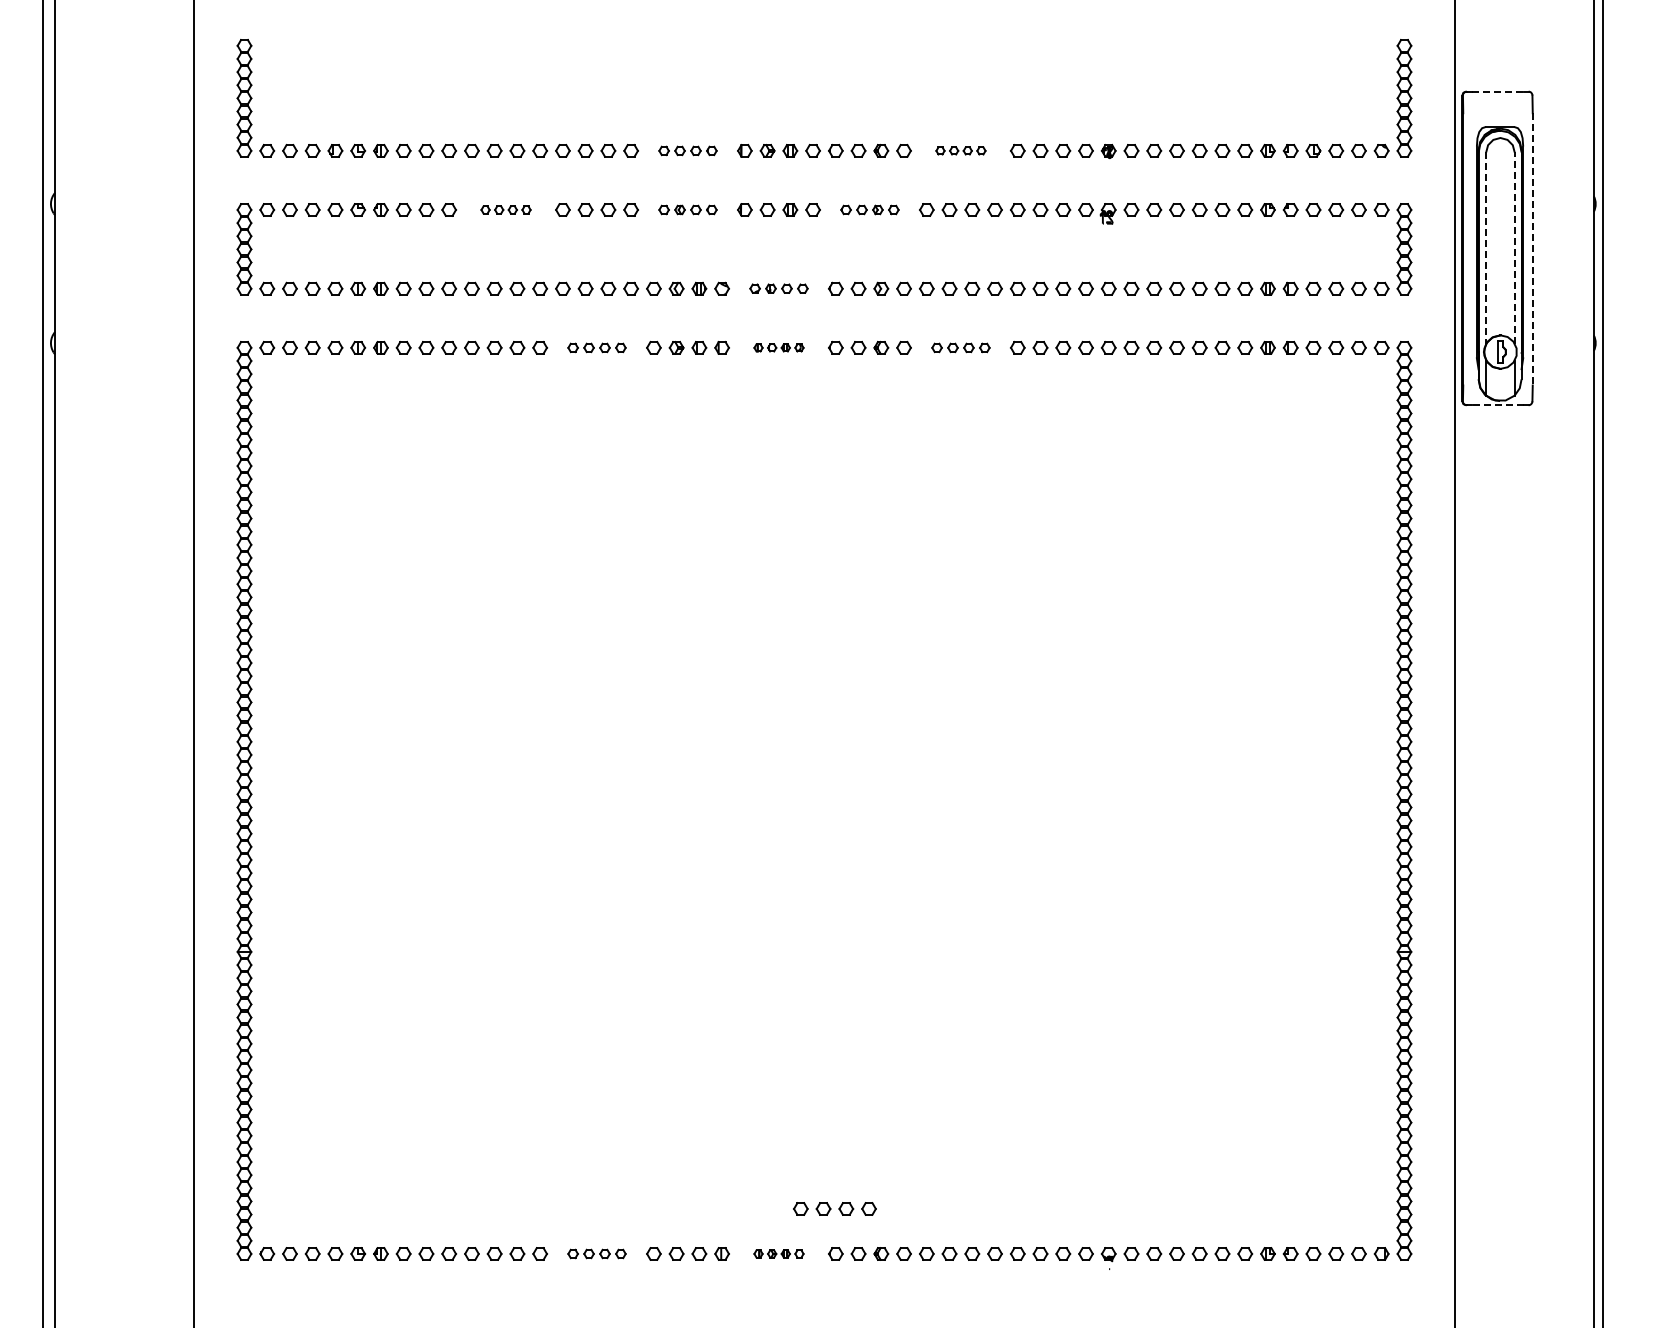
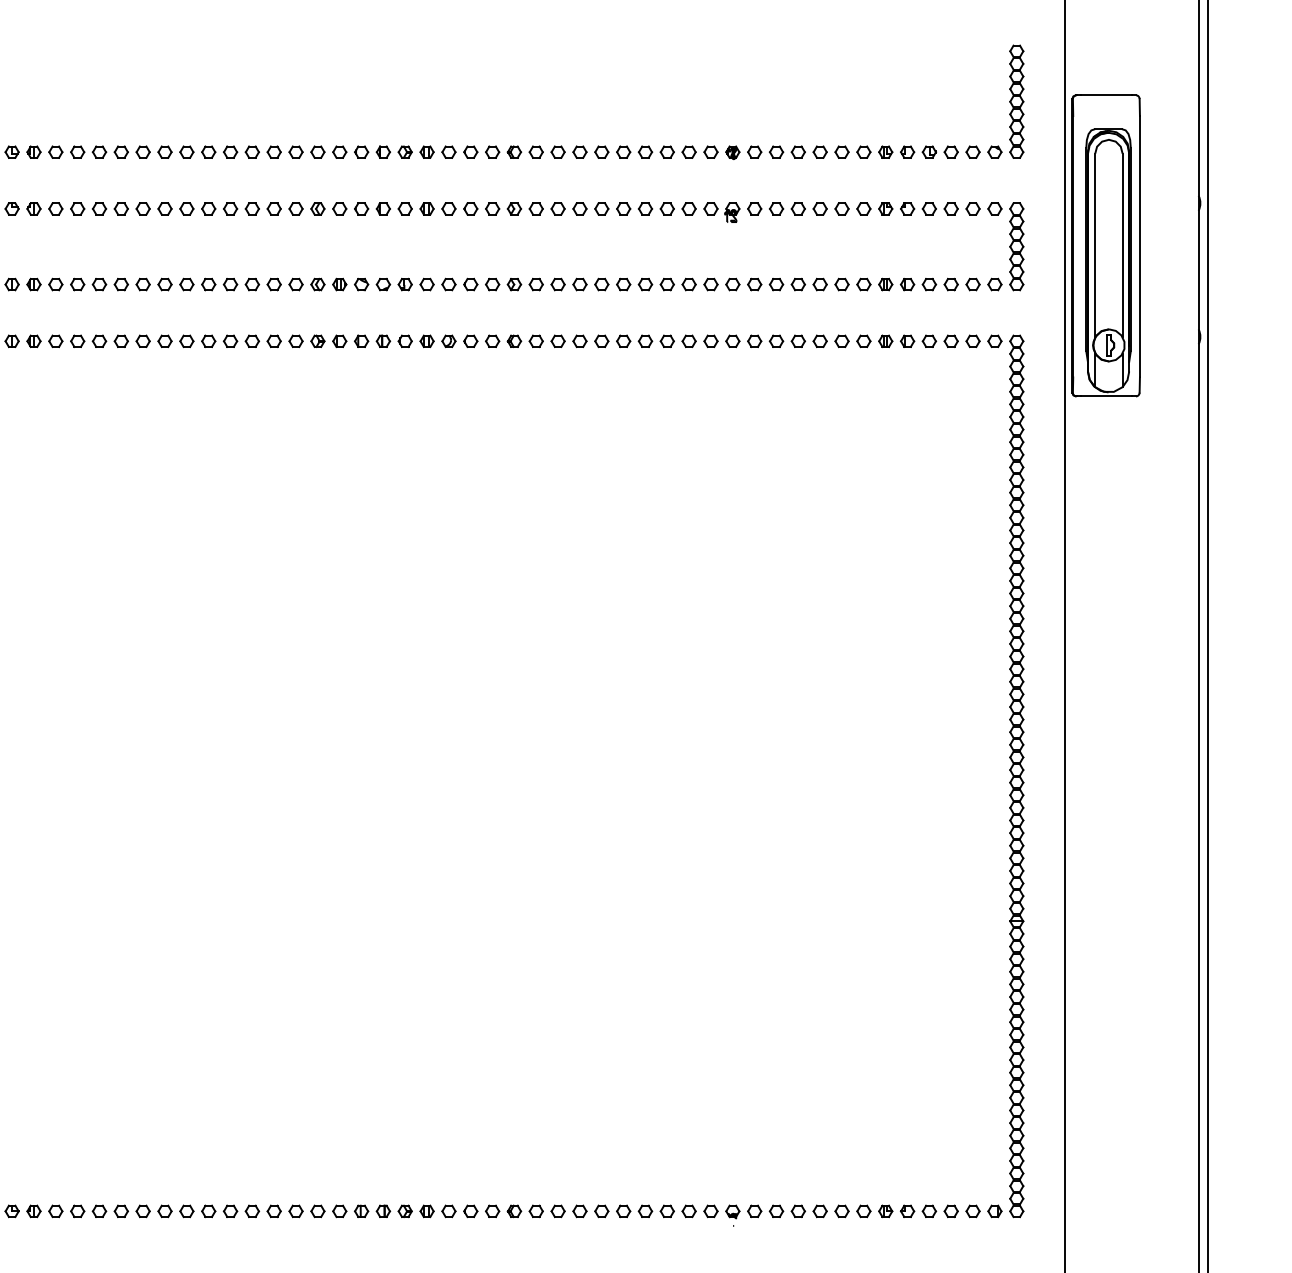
line: (1498, 91) -> (1107, 95), dashed -> solid
part: (687, 150) -> (328, 151), size x1.43
part: (960, 150) -> (590, 151), size x1.67
part: (505, 209) -> (153, 208), size x1.67
part: (687, 209) -> (328, 208), size x1.43
part: (869, 209) -> (503, 208), size x1.43
line: (1486, 248) -> (1095, 245), dashed -> solid
line: (1514, 248) -> (1122, 245), dashed -> solid
line: (1532, 249) -> (1139, 246), dashed -> solid
part: (778, 288) -> (415, 284), size x1.43
part: (596, 347) -> (240, 340), size x1.43
part: (778, 347) -> (415, 340), size x1.67
part: (960, 347) -> (590, 340), size x1.43
line: (1497, 405) -> (1106, 396), dashed -> solid
part: (834, 1208) -> (469, 1167), removed
part: (596, 1253) -> (240, 1210), size x1.43
part: (778, 1253) -> (415, 1210), size x1.67

